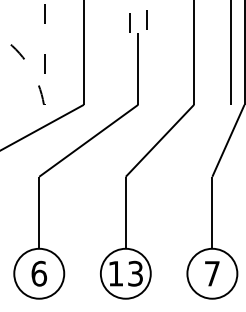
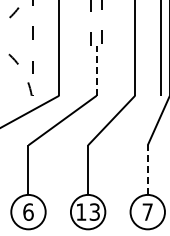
line: (137, 68) -> (96, 70), solid -> dashed
line: (211, 213) -> (147, 170), solid -> dashed

